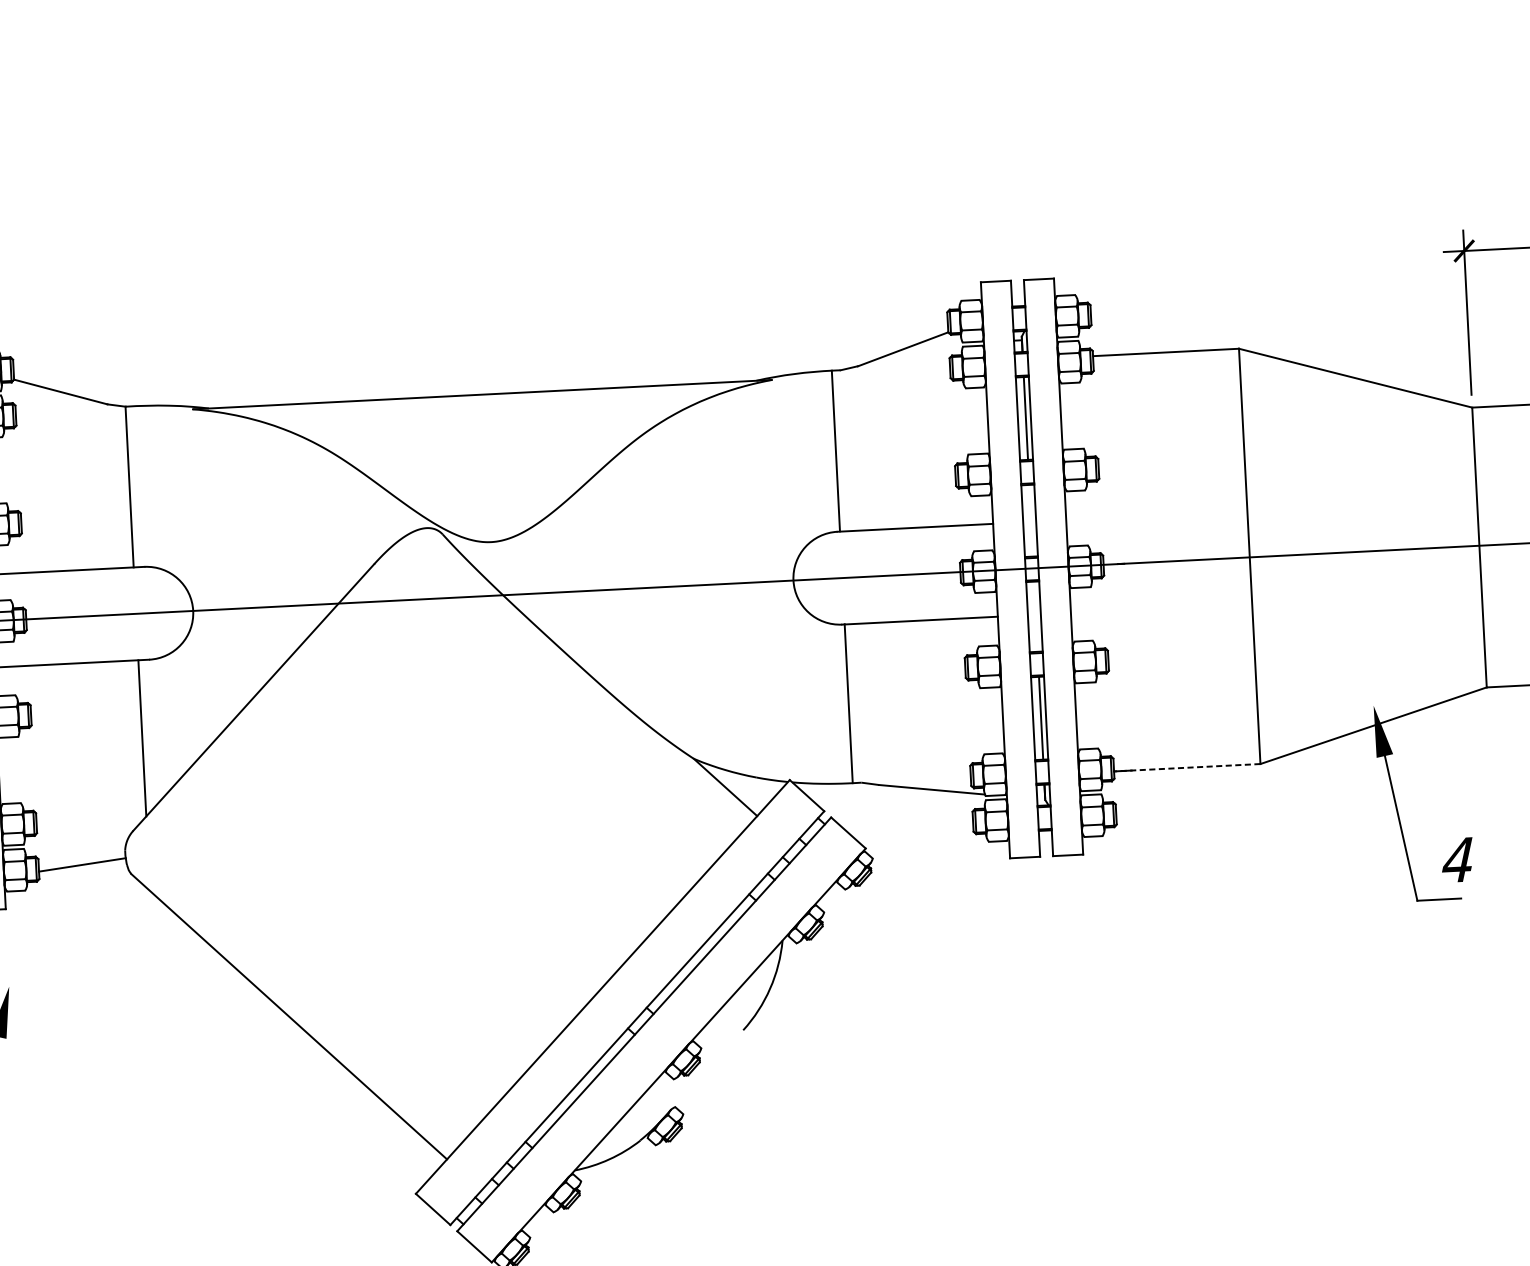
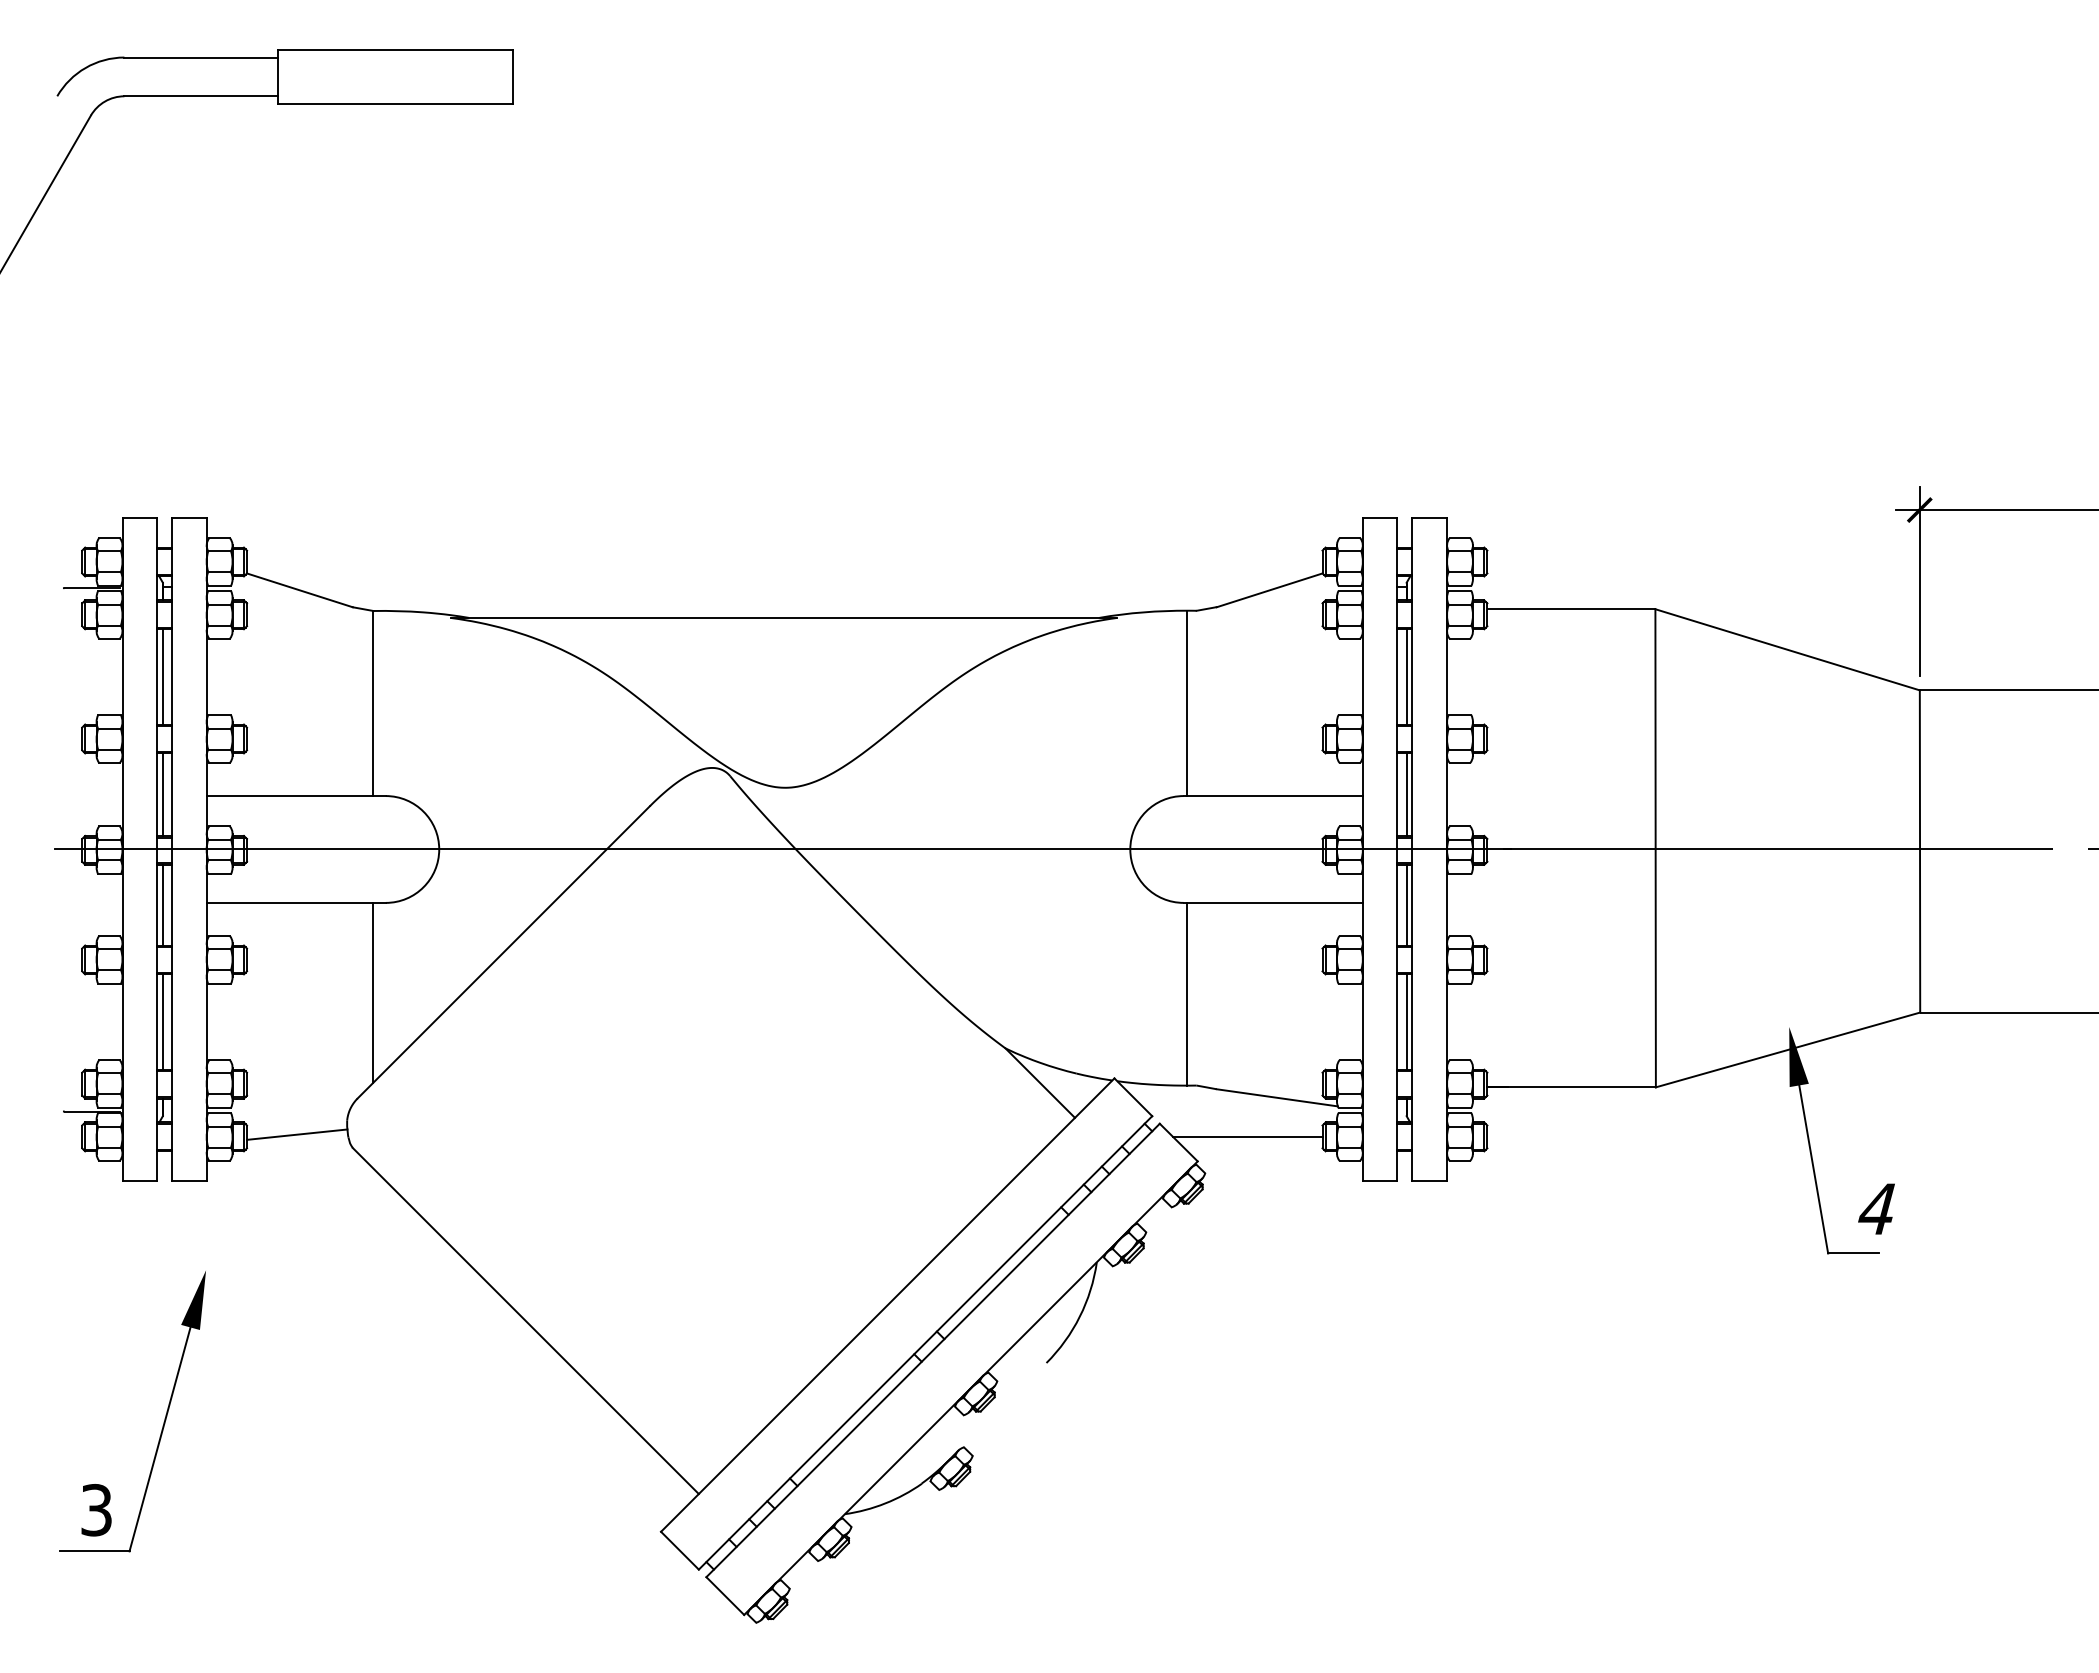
line: (1030, 520) -> (1406, 794), added
line: (1035, 616) -> (1406, 904), added
line: (1188, 767) -> (1572, 1087), dashed -> solid
line: (907, 824) -> (1247, 1136), added

